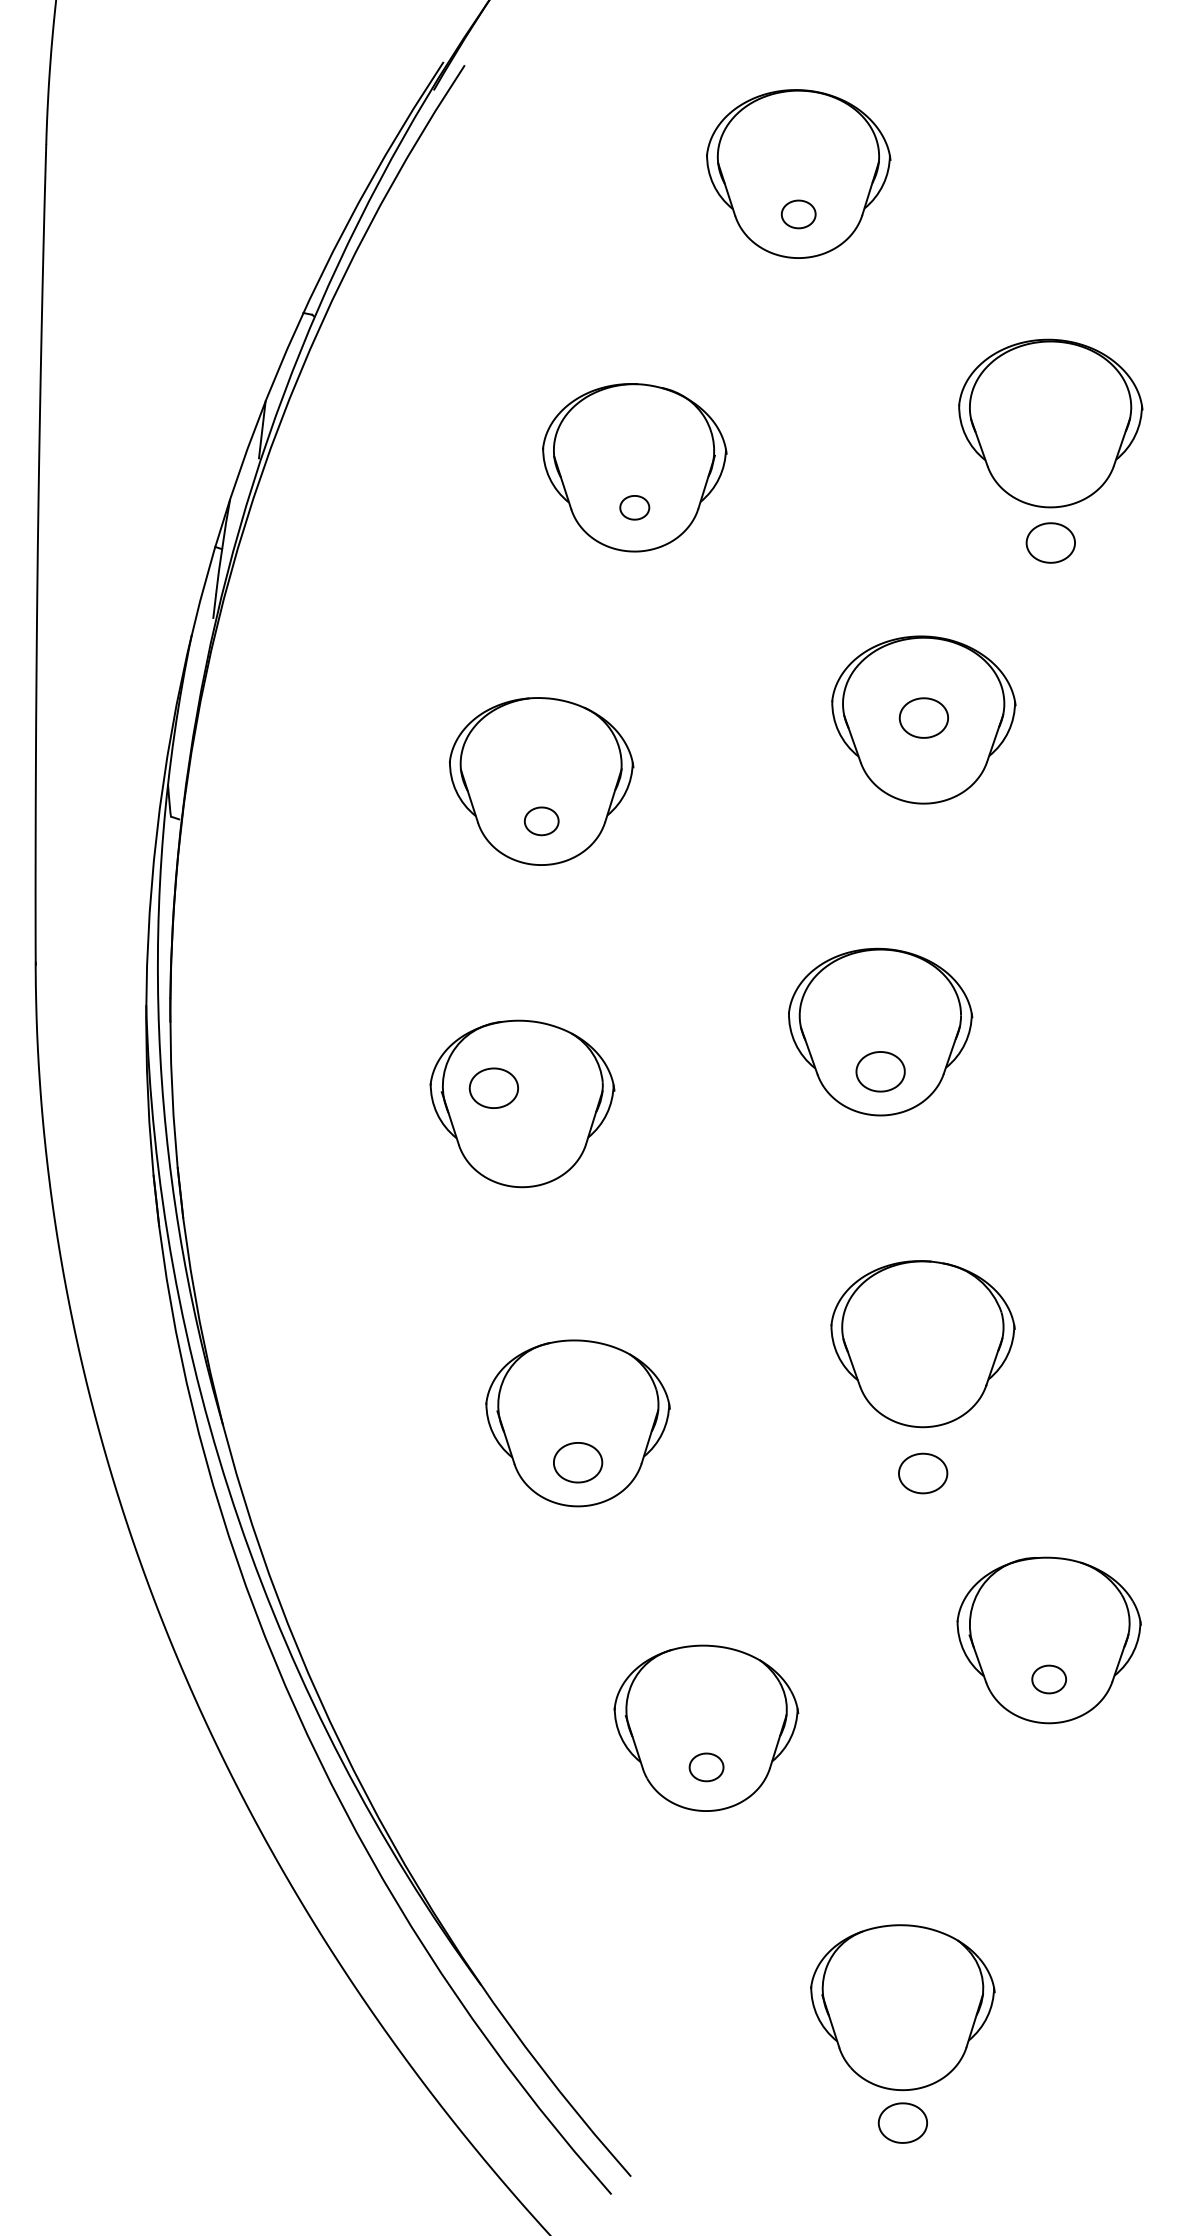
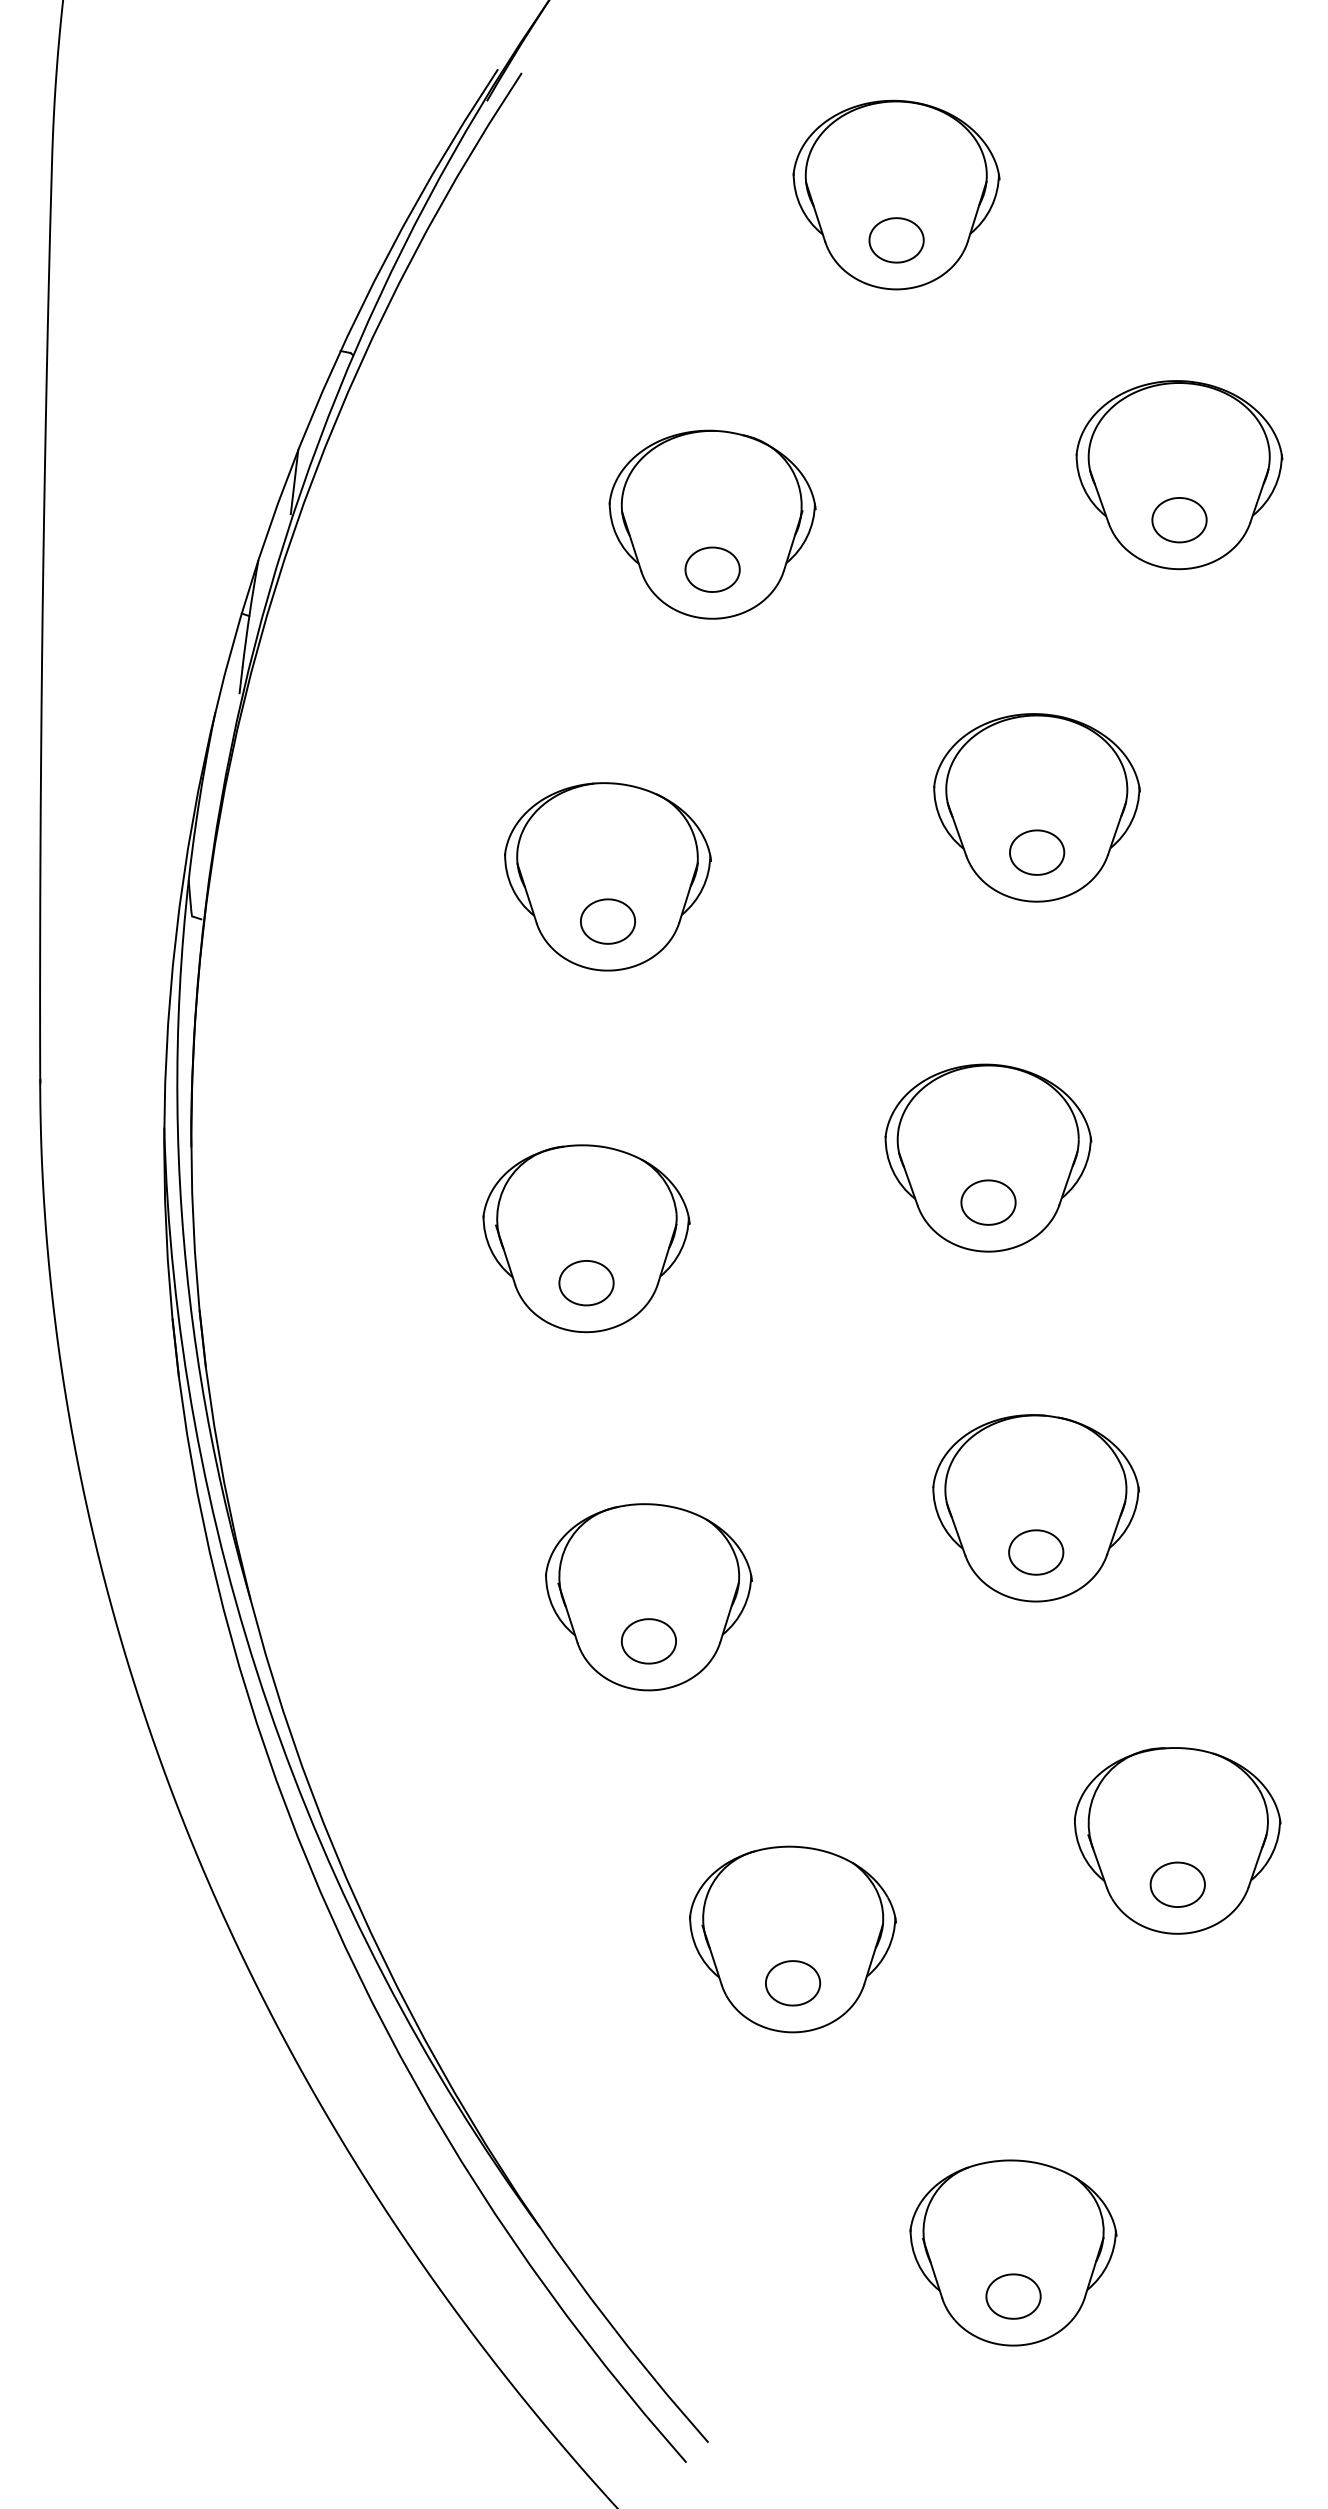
part: (798, 214) -> (896, 240), size x1.43
part: (634, 507) -> (712, 569), size x1.67
part: (1050, 543) -> (1179, 520), moved
part: (924, 717) -> (1037, 852), moved
part: (542, 821) -> (608, 921), size x1.43
part: (493, 1088) -> (586, 1283), moved
part: (923, 1473) -> (1036, 1552), moved
part: (1049, 1679) -> (1177, 1884), size x1.43
part: (706, 1767) -> (793, 1983), size x1.43
part: (902, 2123) -> (1013, 2296), moved

